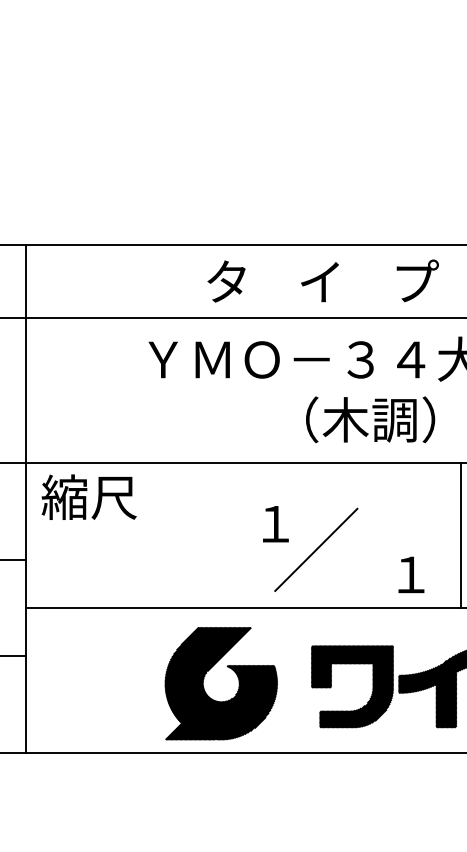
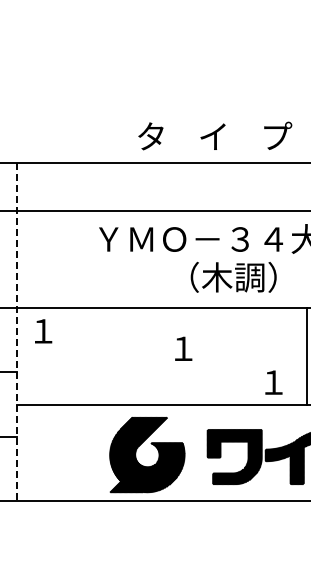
text: (323, 280) -> (215, 135), moved
text: (370, 418) -> (233, 276), moved
text: (87, 496) -> (58, 330), 縮尺 -> １
line: (26, 499) -> (17, 332), solid -> dashed
line: (316, 549) -> (210, 365), removed

